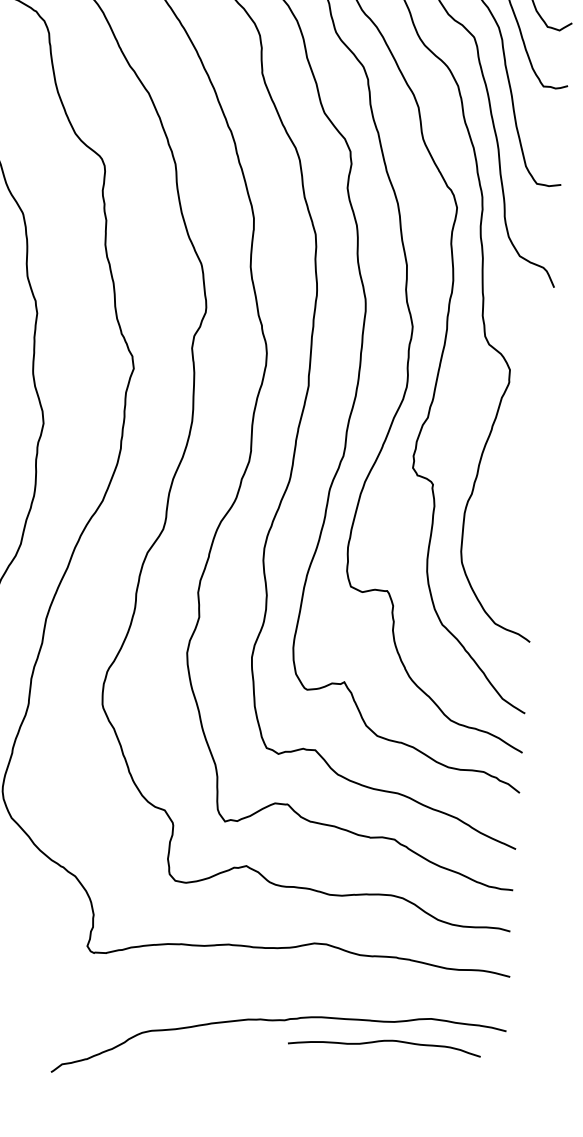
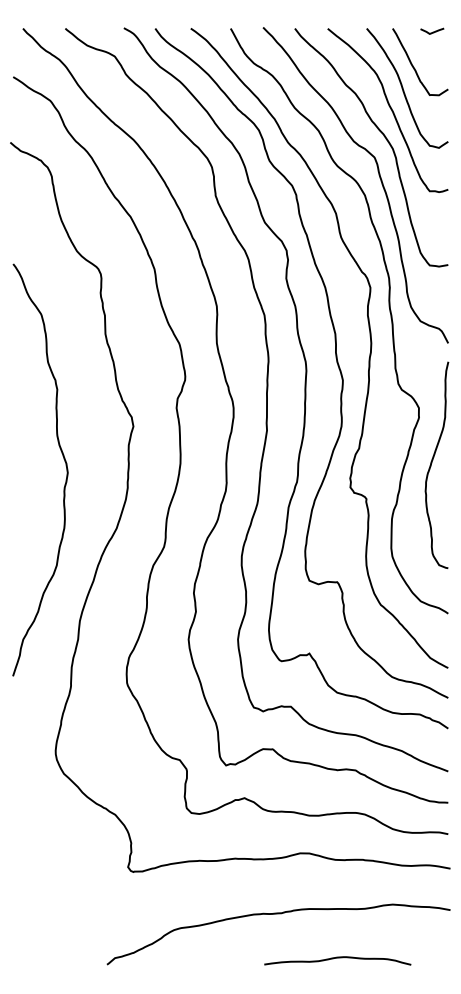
curve: (522, 443) -> (432, 463), added
curve: (384, 1041) -> (337, 958), moved

